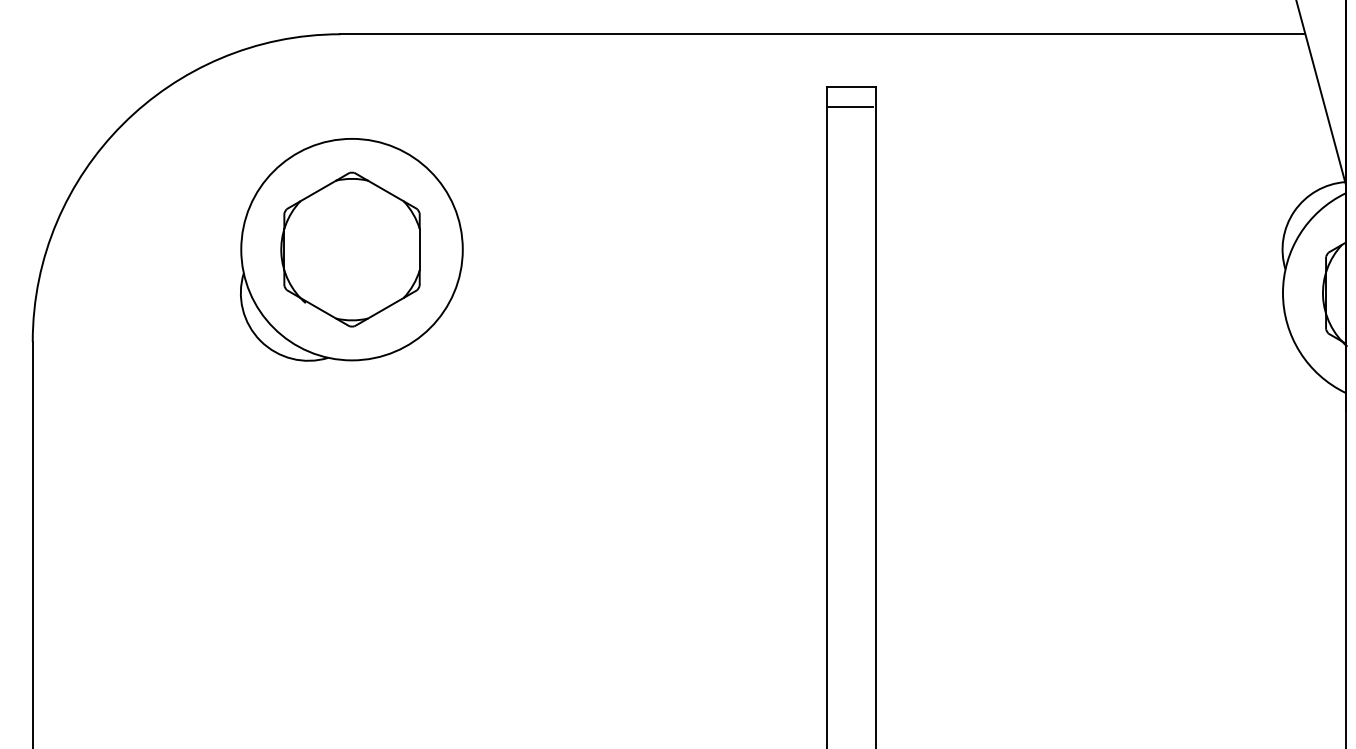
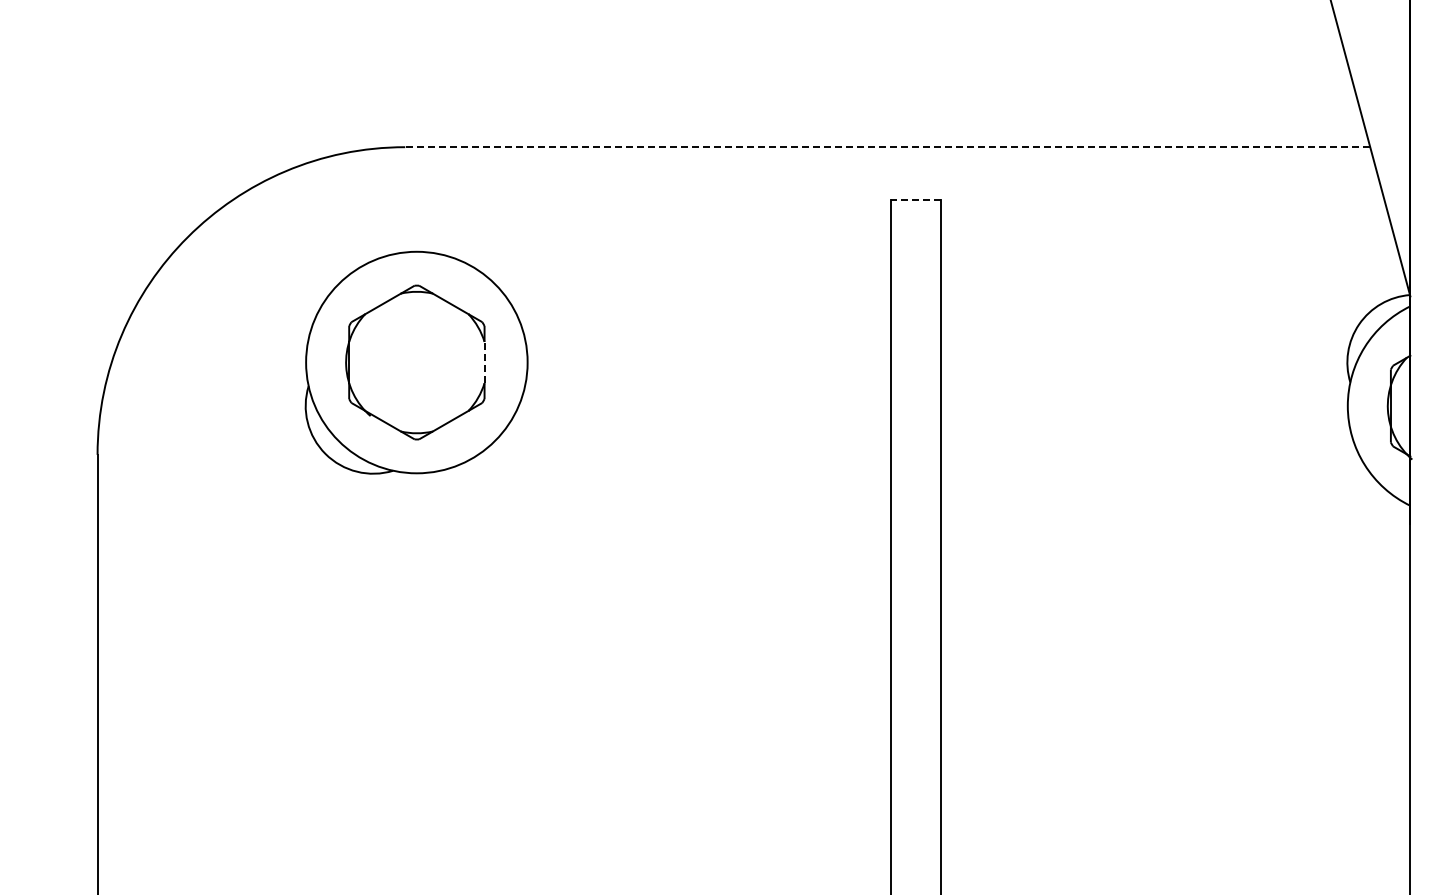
line: (822, 34) -> (887, 147), solid -> dashed
line: (850, 86) -> (915, 199), solid -> dashed
line: (850, 106) -> (915, 219), removed
line: (419, 249) -> (484, 362), solid -> dashed

